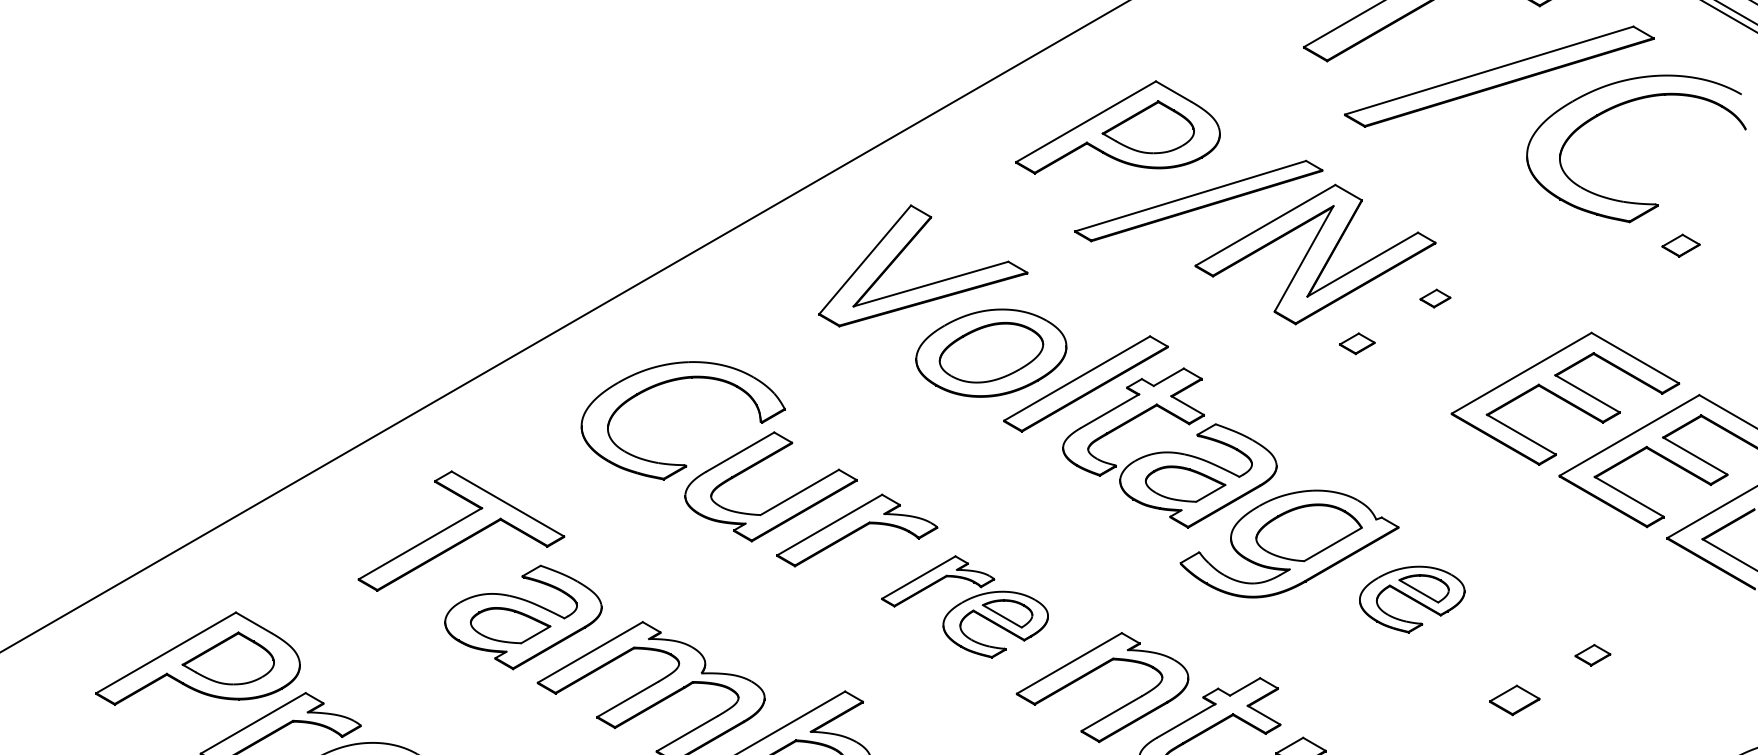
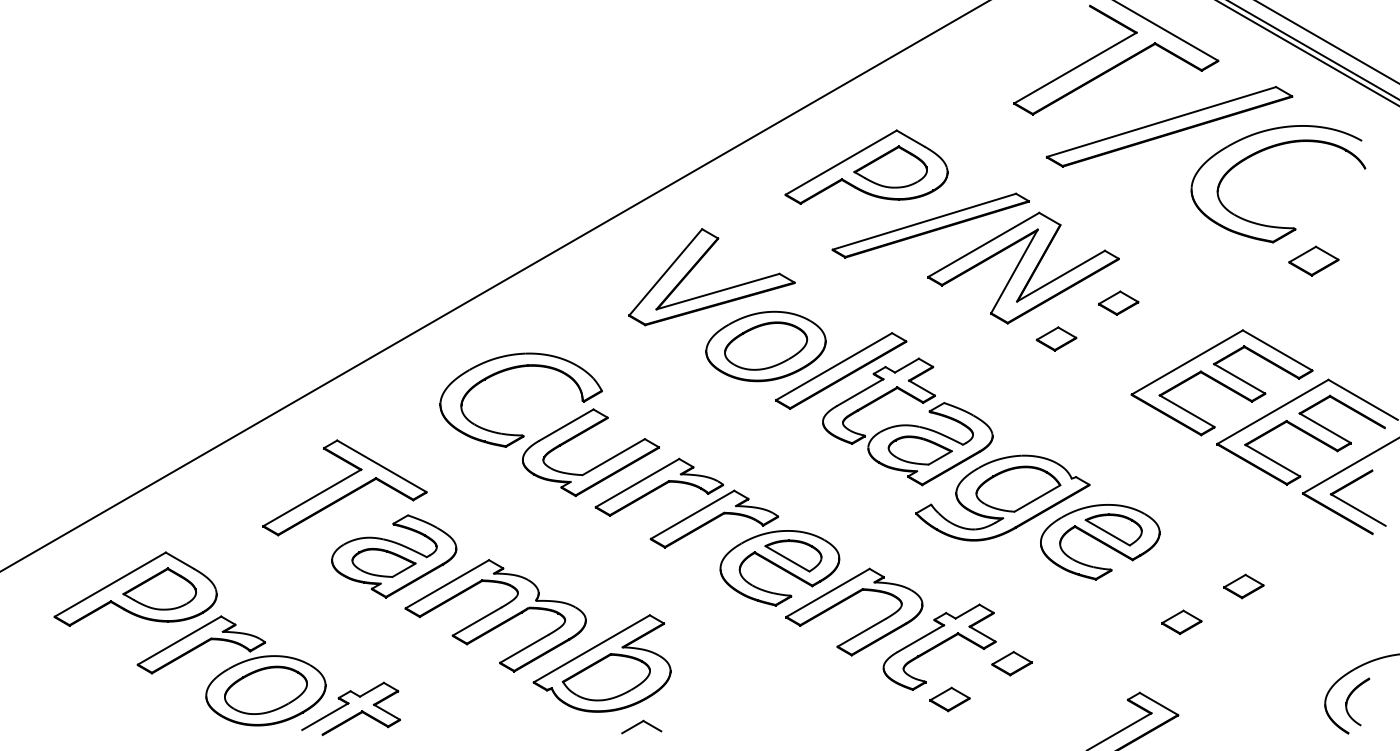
part: (1680, 244) -> (1313, 260), size x1.67
part: (1435, 297) -> (1118, 302), size x1.67
part: (1357, 343) -> (1056, 338), size x1.43
part: (1412, 599) -> (1100, 542), size x1.43
part: (964, 606) -> (744, 547), size x1.43
part: (1592, 655) -> (1243, 586), size x1.43

